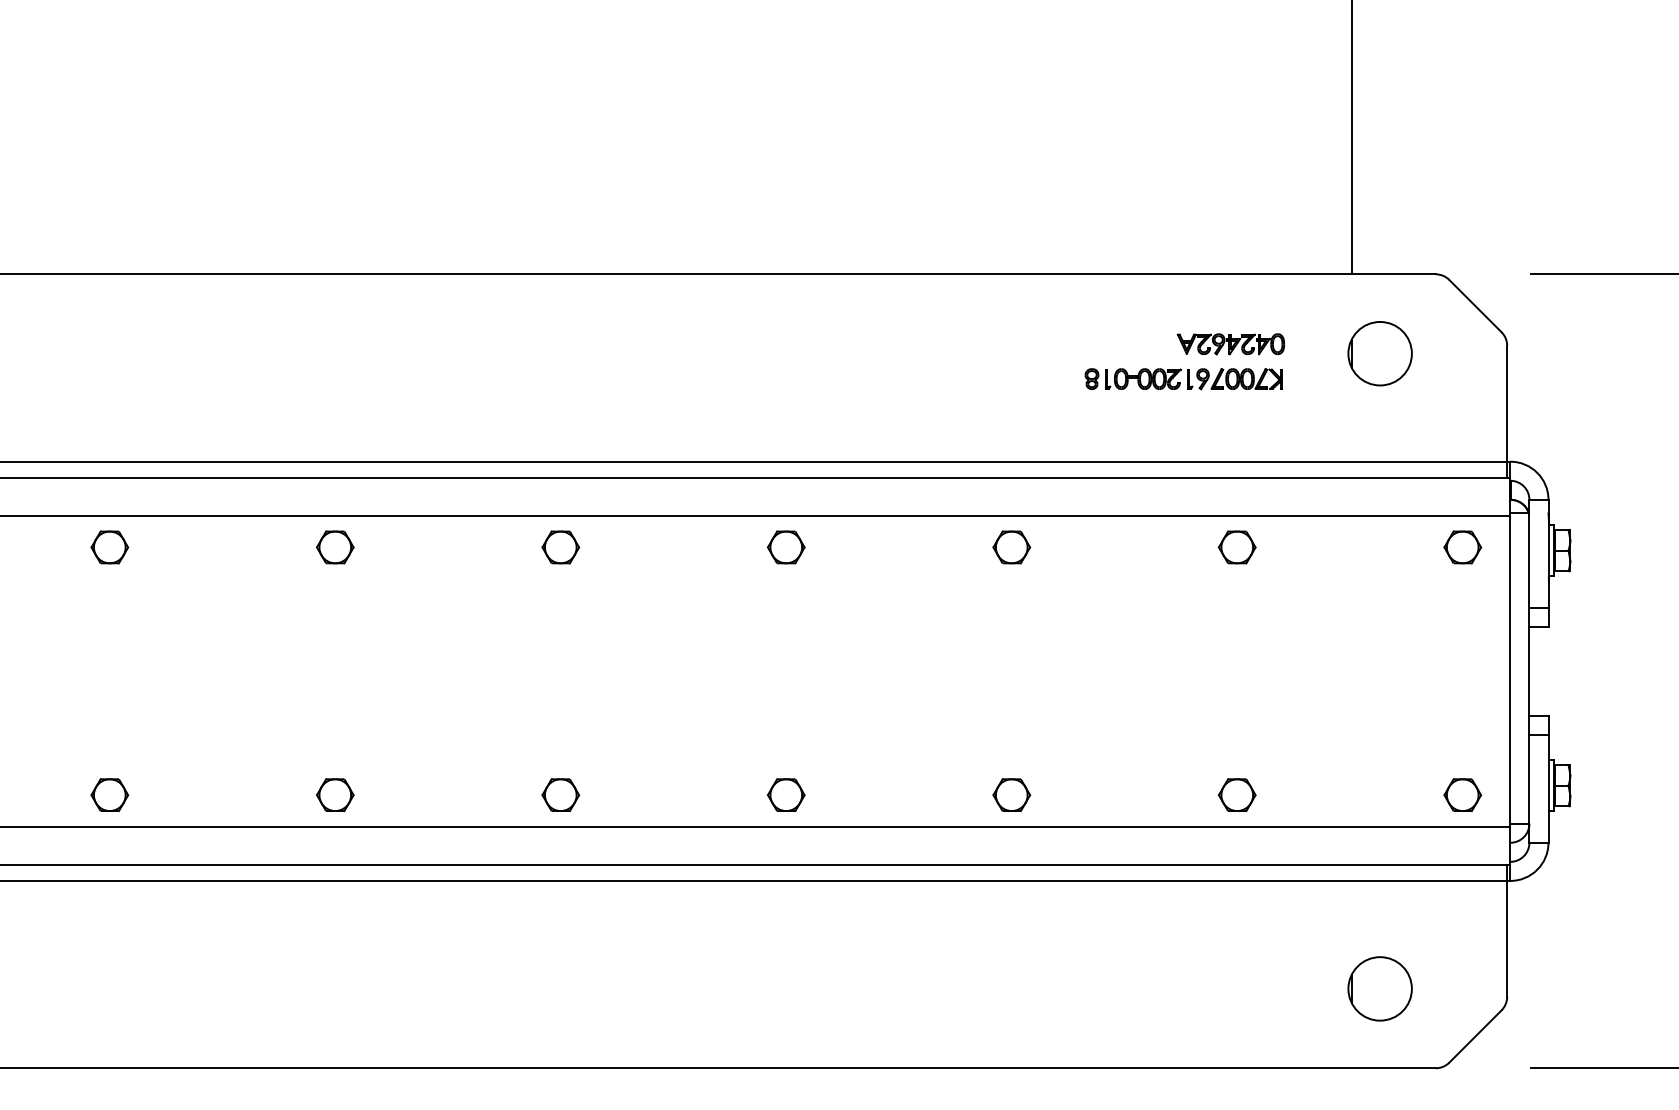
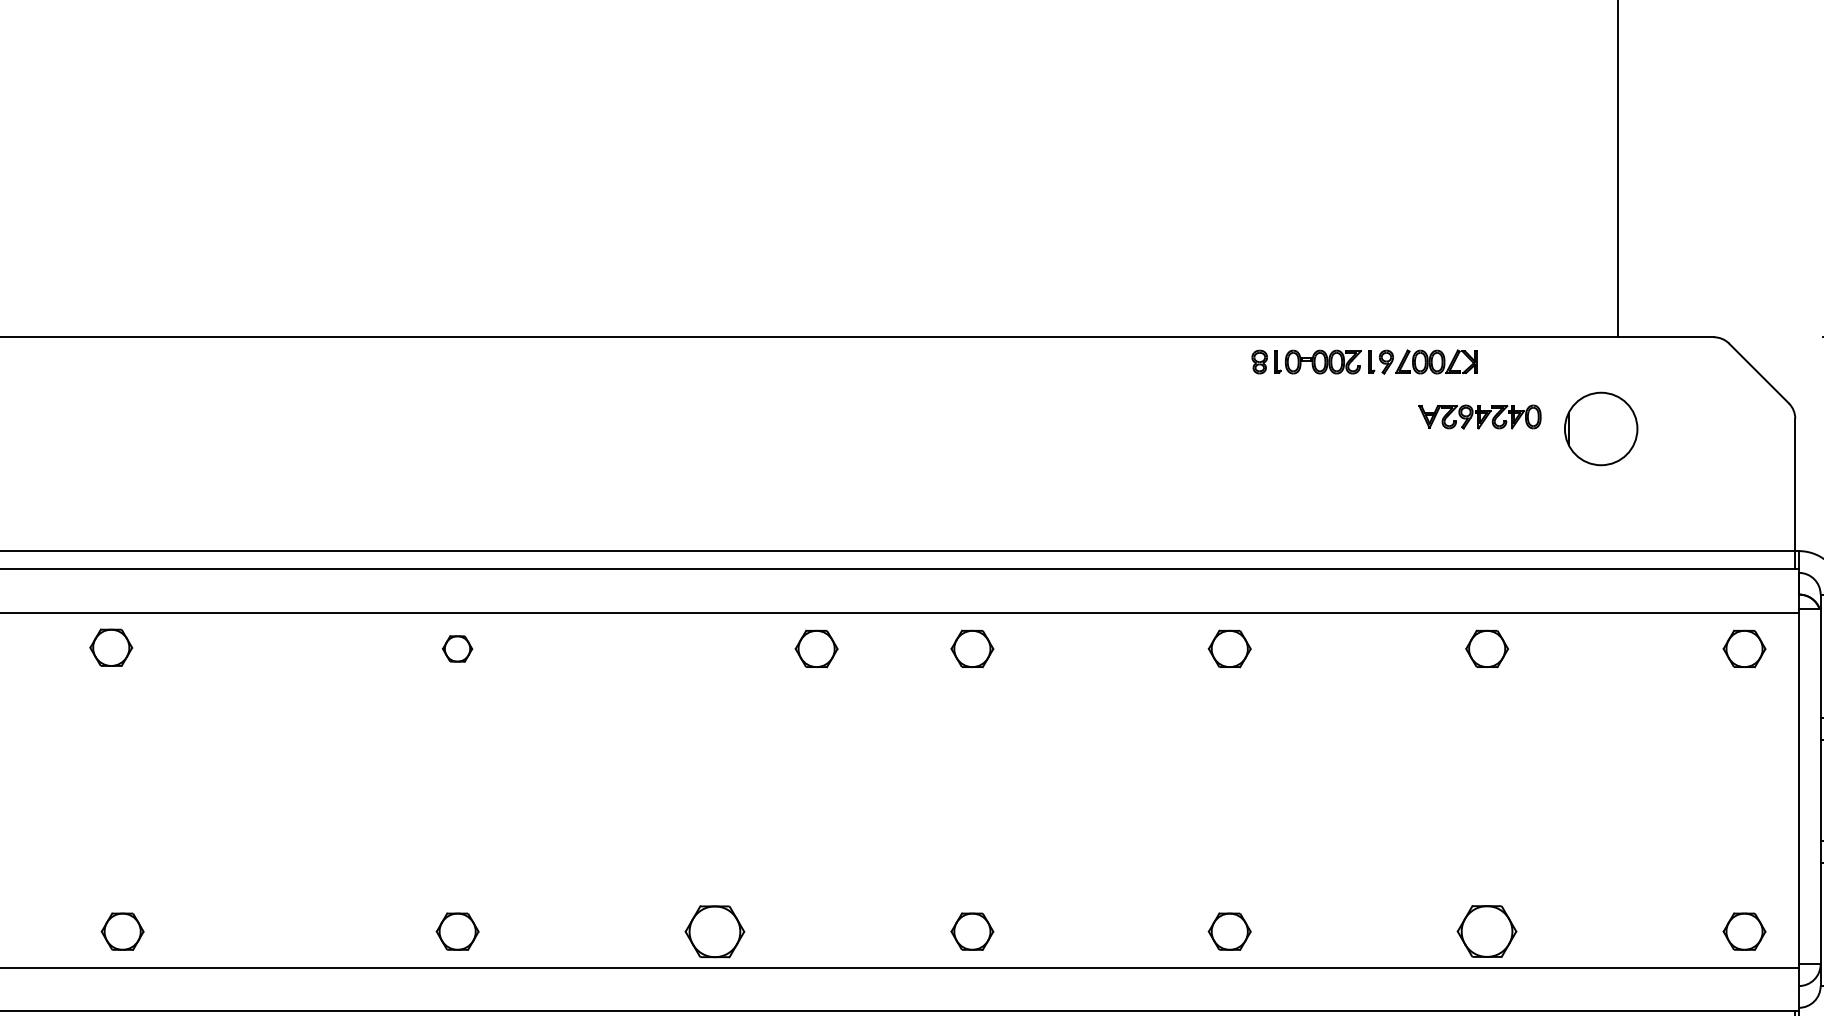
part: (1379, 353) -> (1600, 428), moved
part: (1183, 379) -> (1364, 362), moved
part: (109, 547) -> (110, 647), moved
part: (334, 547) -> (456, 649), size x0.7
part: (560, 547) -> (816, 649), moved
part: (560, 794) -> (714, 930), size x1.4
part: (109, 795) -> (122, 932), moved
part: (1237, 795) -> (1487, 932), size x1.4

